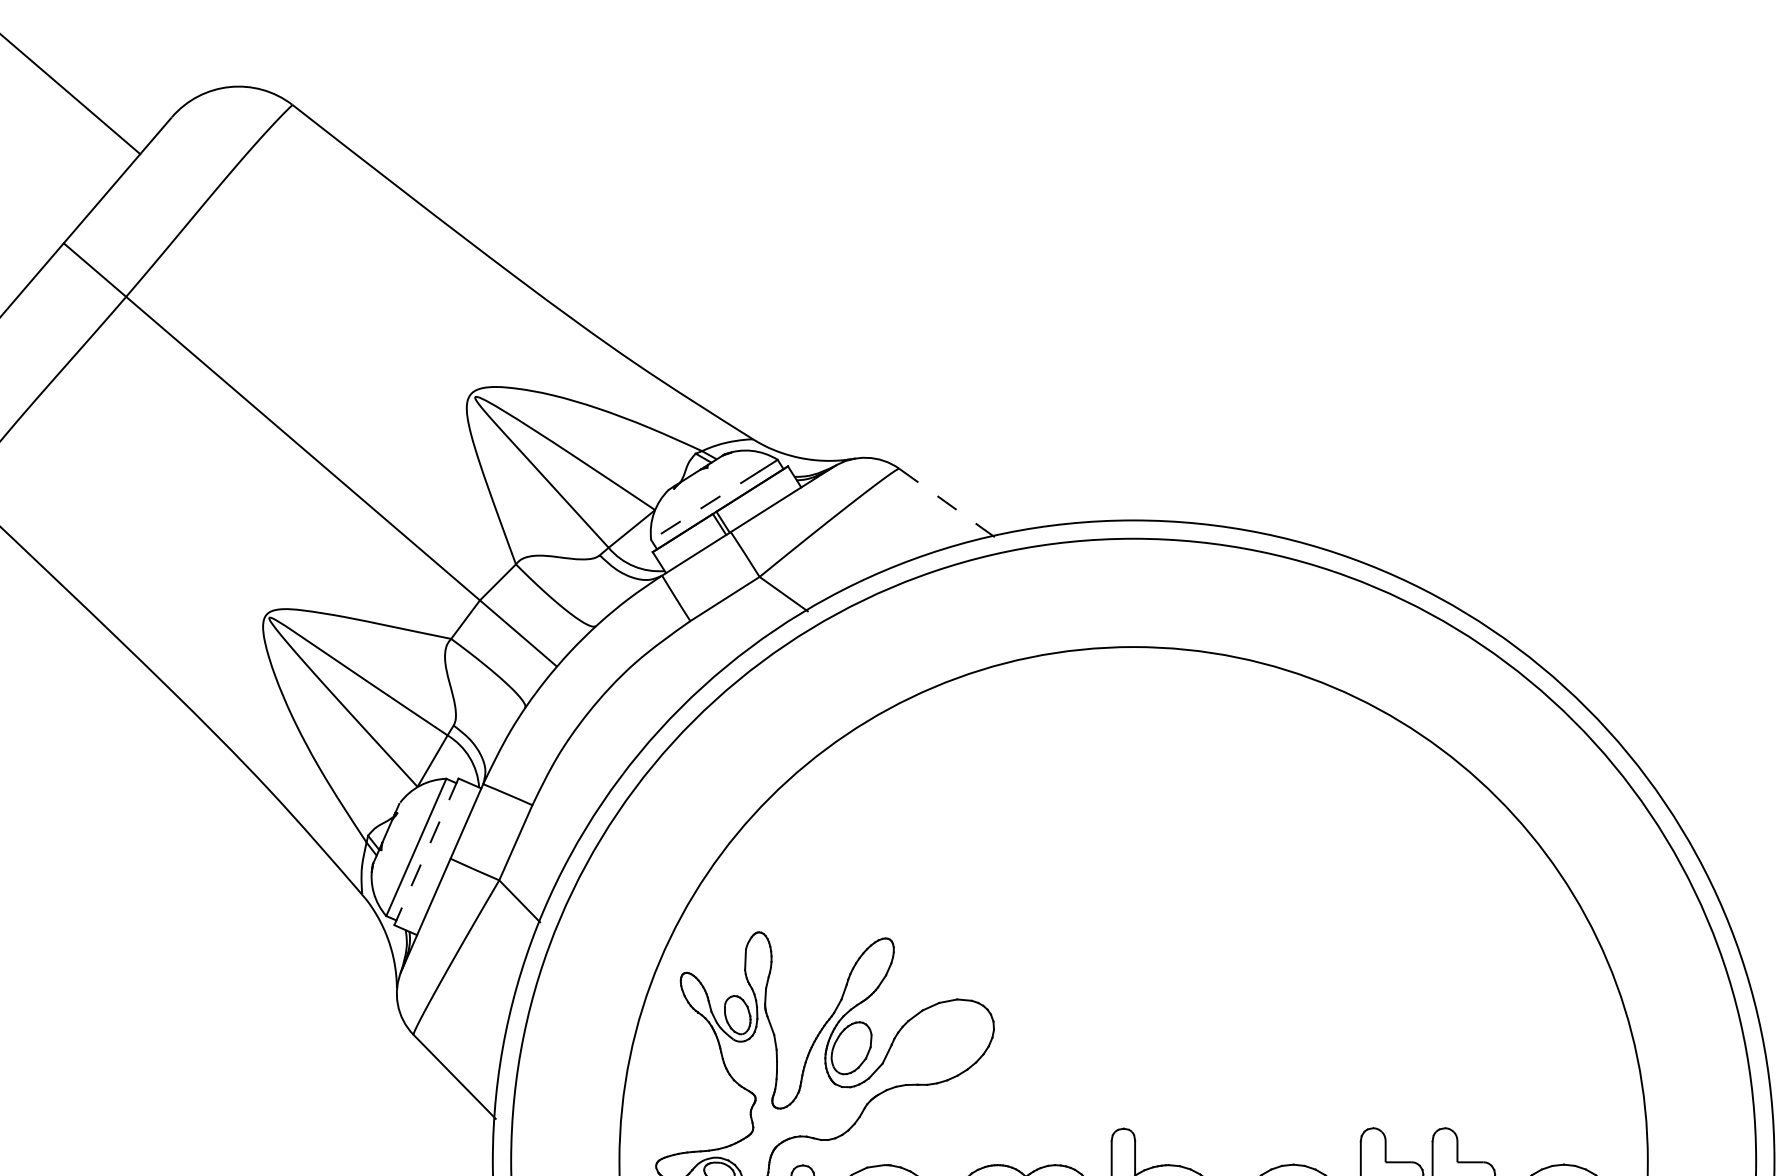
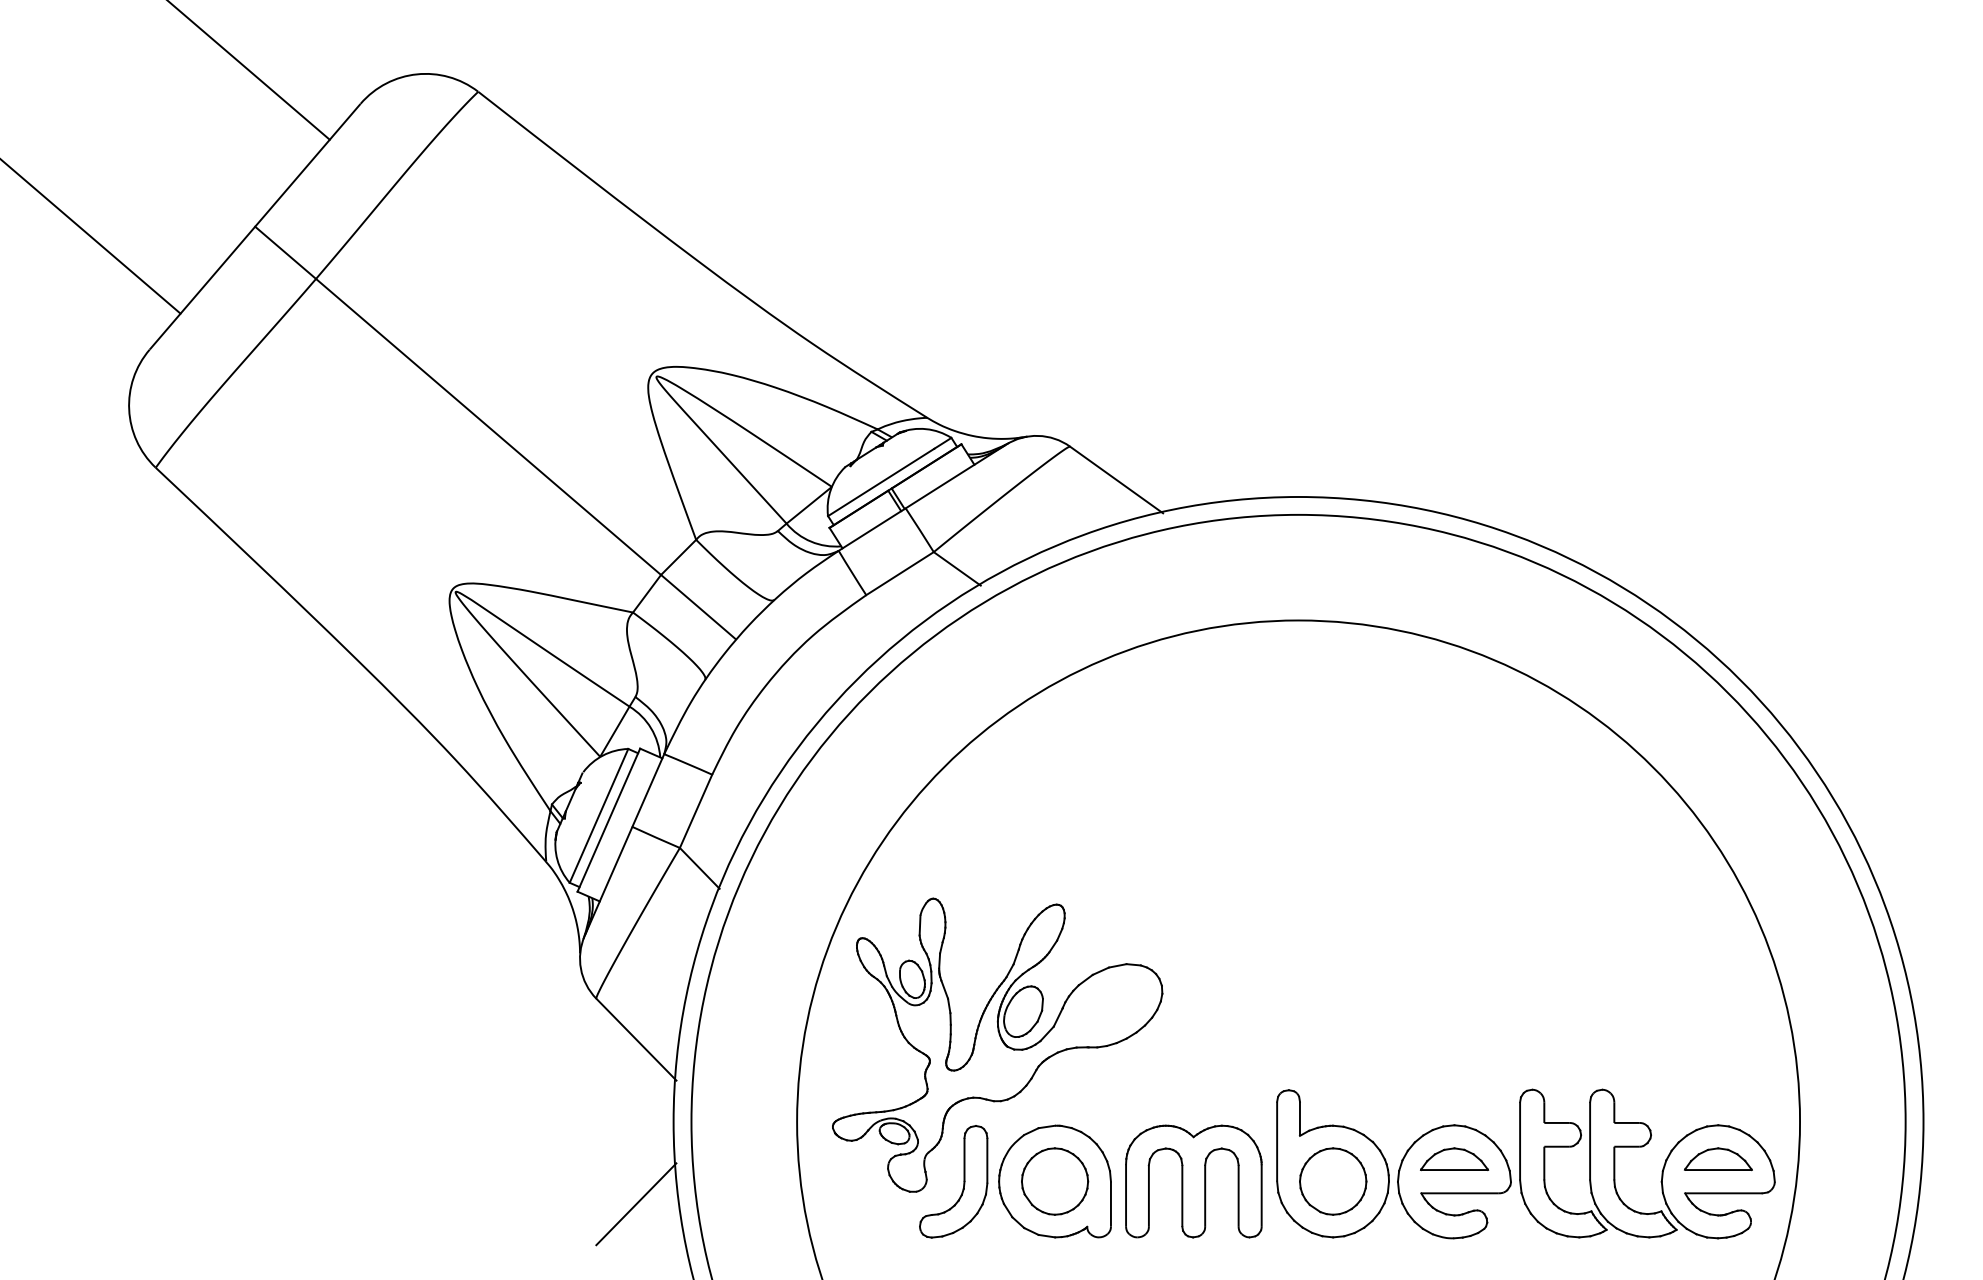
line: (946, 503) -> (1116, 480), dashed -> solid
line: (706, 505) -> (881, 482), dashed -> solid
line: (426, 852) -> (608, 820), dashed -> solid

